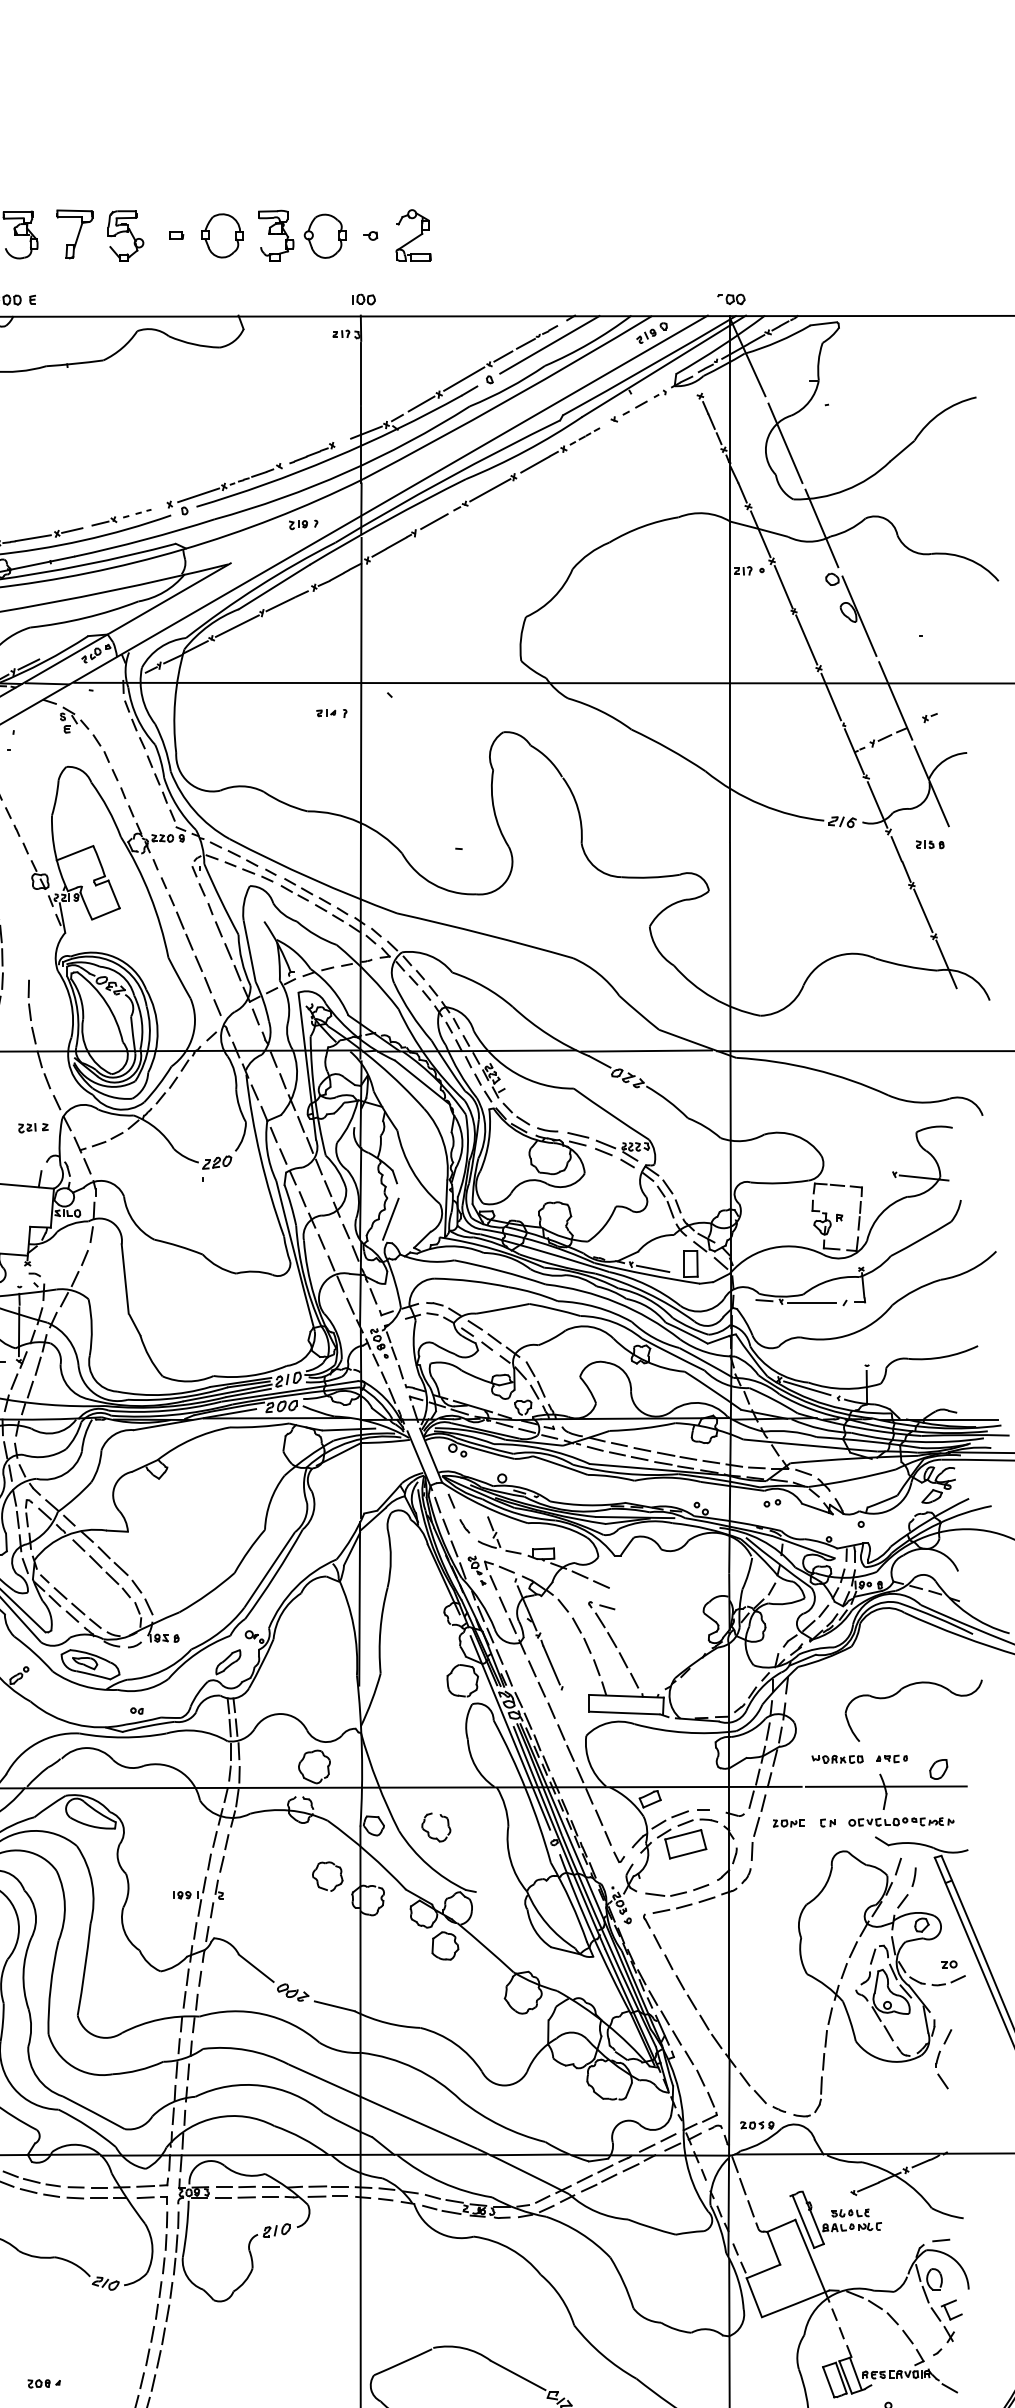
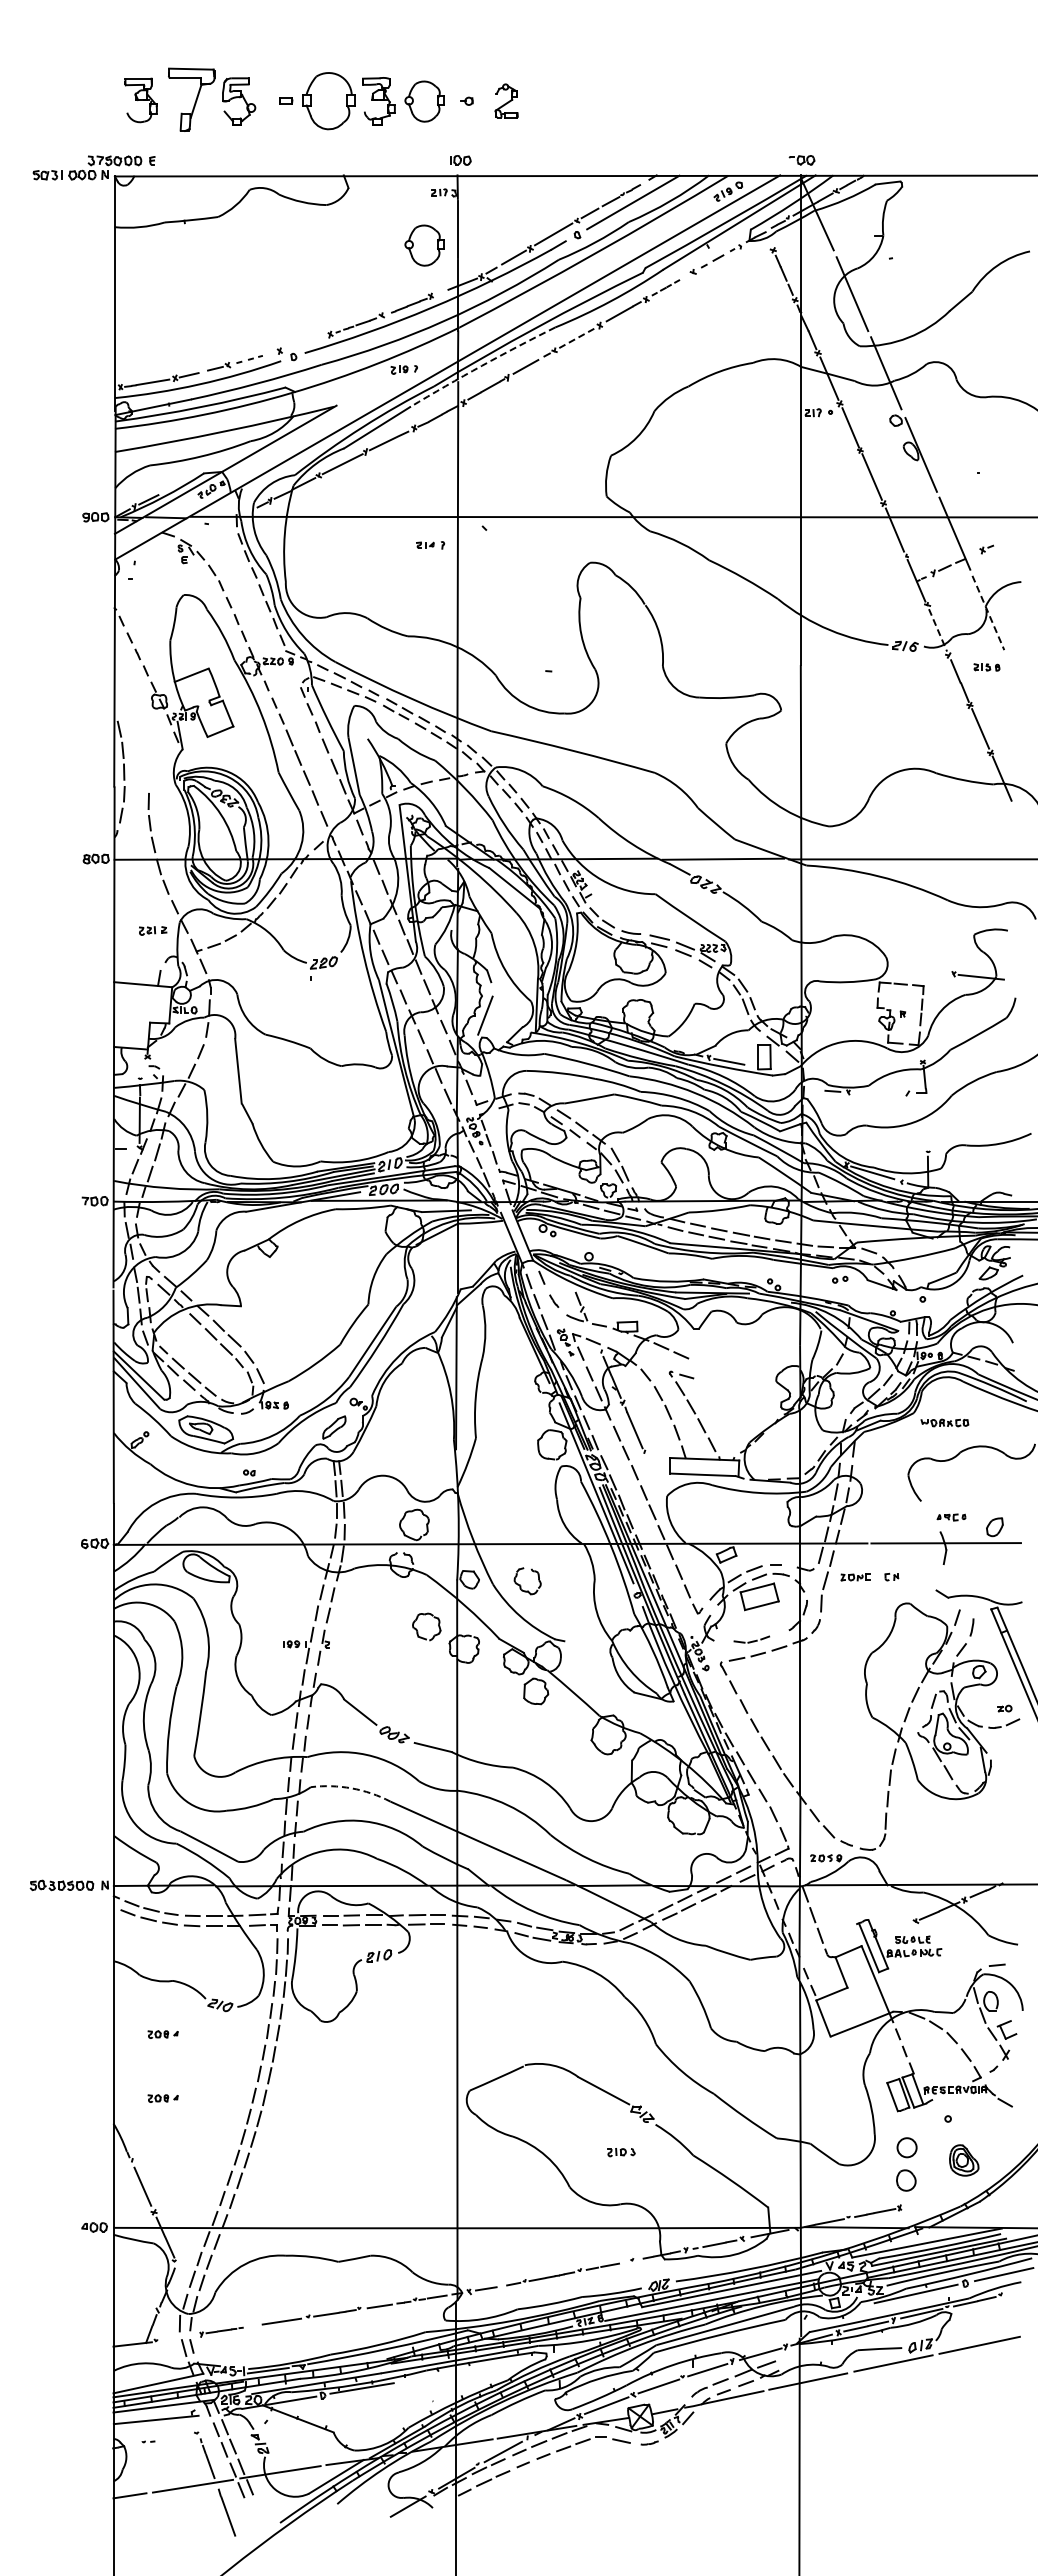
part: (74, 234) -> (191, 99), size x1.4
part: (413, 235) -> (506, 100), size x0.7
part: (222, 236) -> (328, 101), size x1.4
part: (325, 391) -> (424, 245), added
line: (490, 489) -> (578, 337), solid -> dashed
line: (198, 495) -> (306, 342), removed
arc: (386, 520) -> (481, 365), solid -> dashed
line: (931, 786) -> (988, 613), solid -> dashed
line: (878, 805) -> (938, 630), solid -> dashed
line: (811, 1302) -> (876, 1093), removed
part: (837, 1758) -> (944, 1422), moved
part: (900, 1821) -> (959, 1575), removed
part: (676, 1890) -> (751, 1639), size x0.6
arc: (246, 2050) -> (351, 1788), solid -> dashed
part: (943, 2058) -> (999, 1796), removed
part: (43, 2314) -> (162, 2034), added

